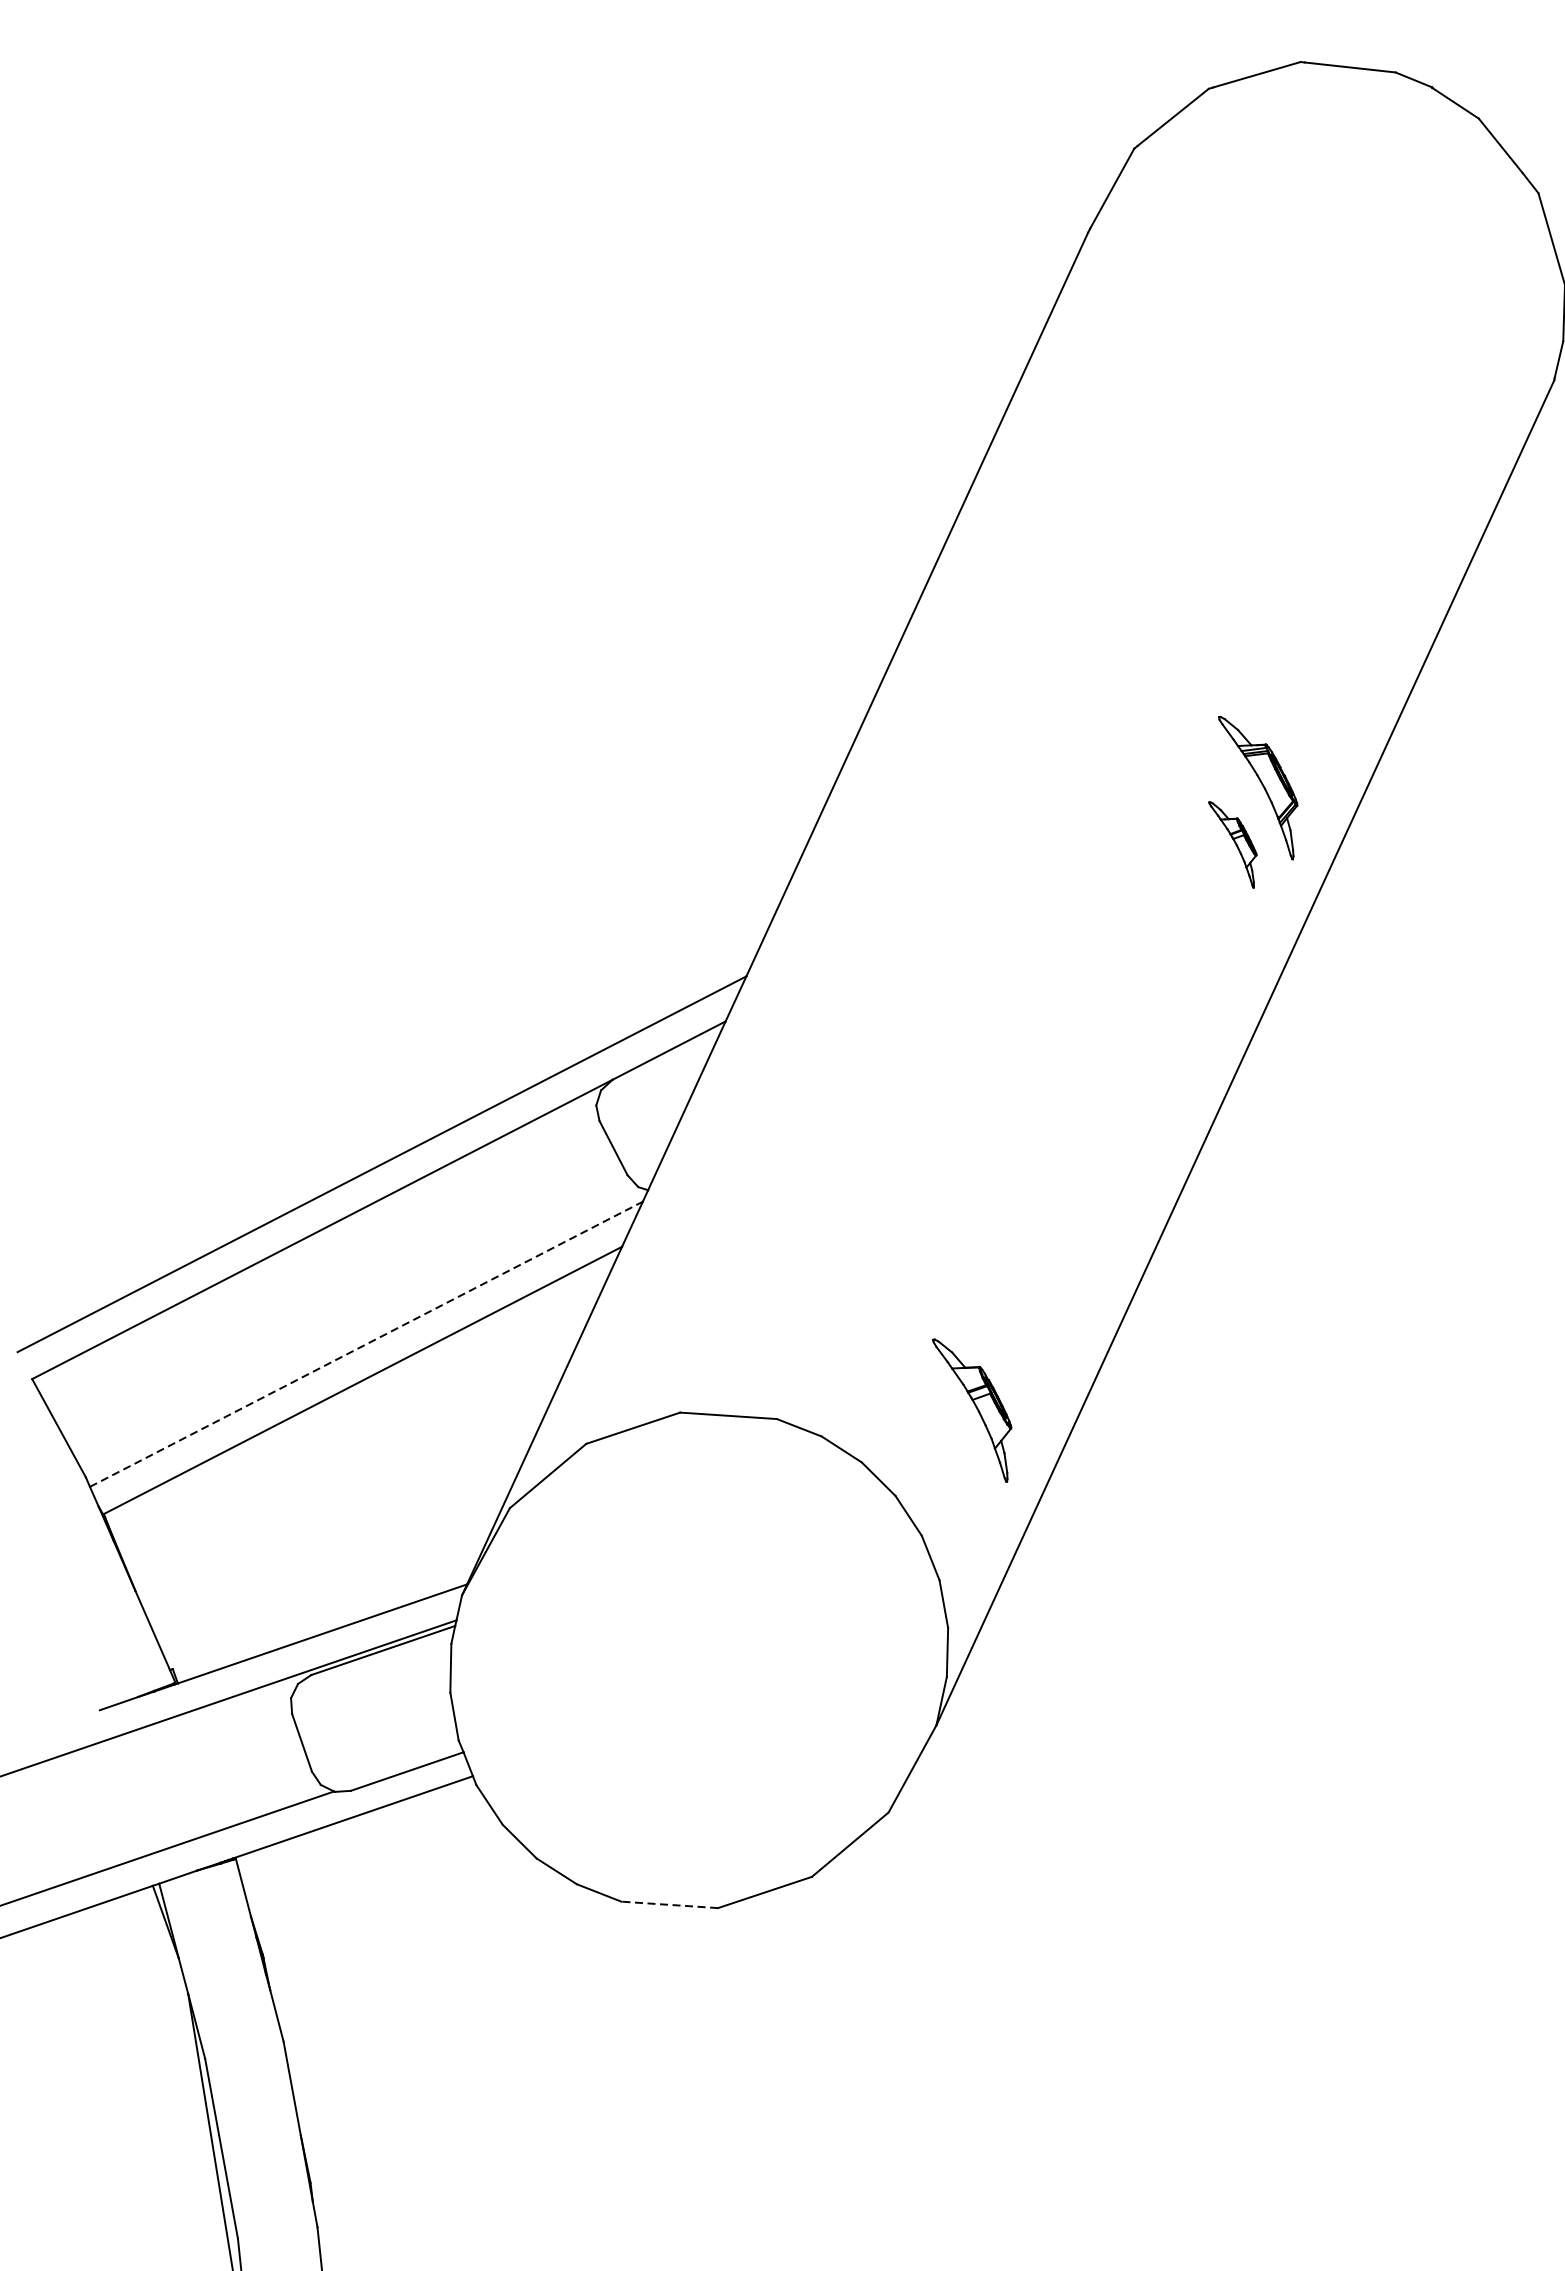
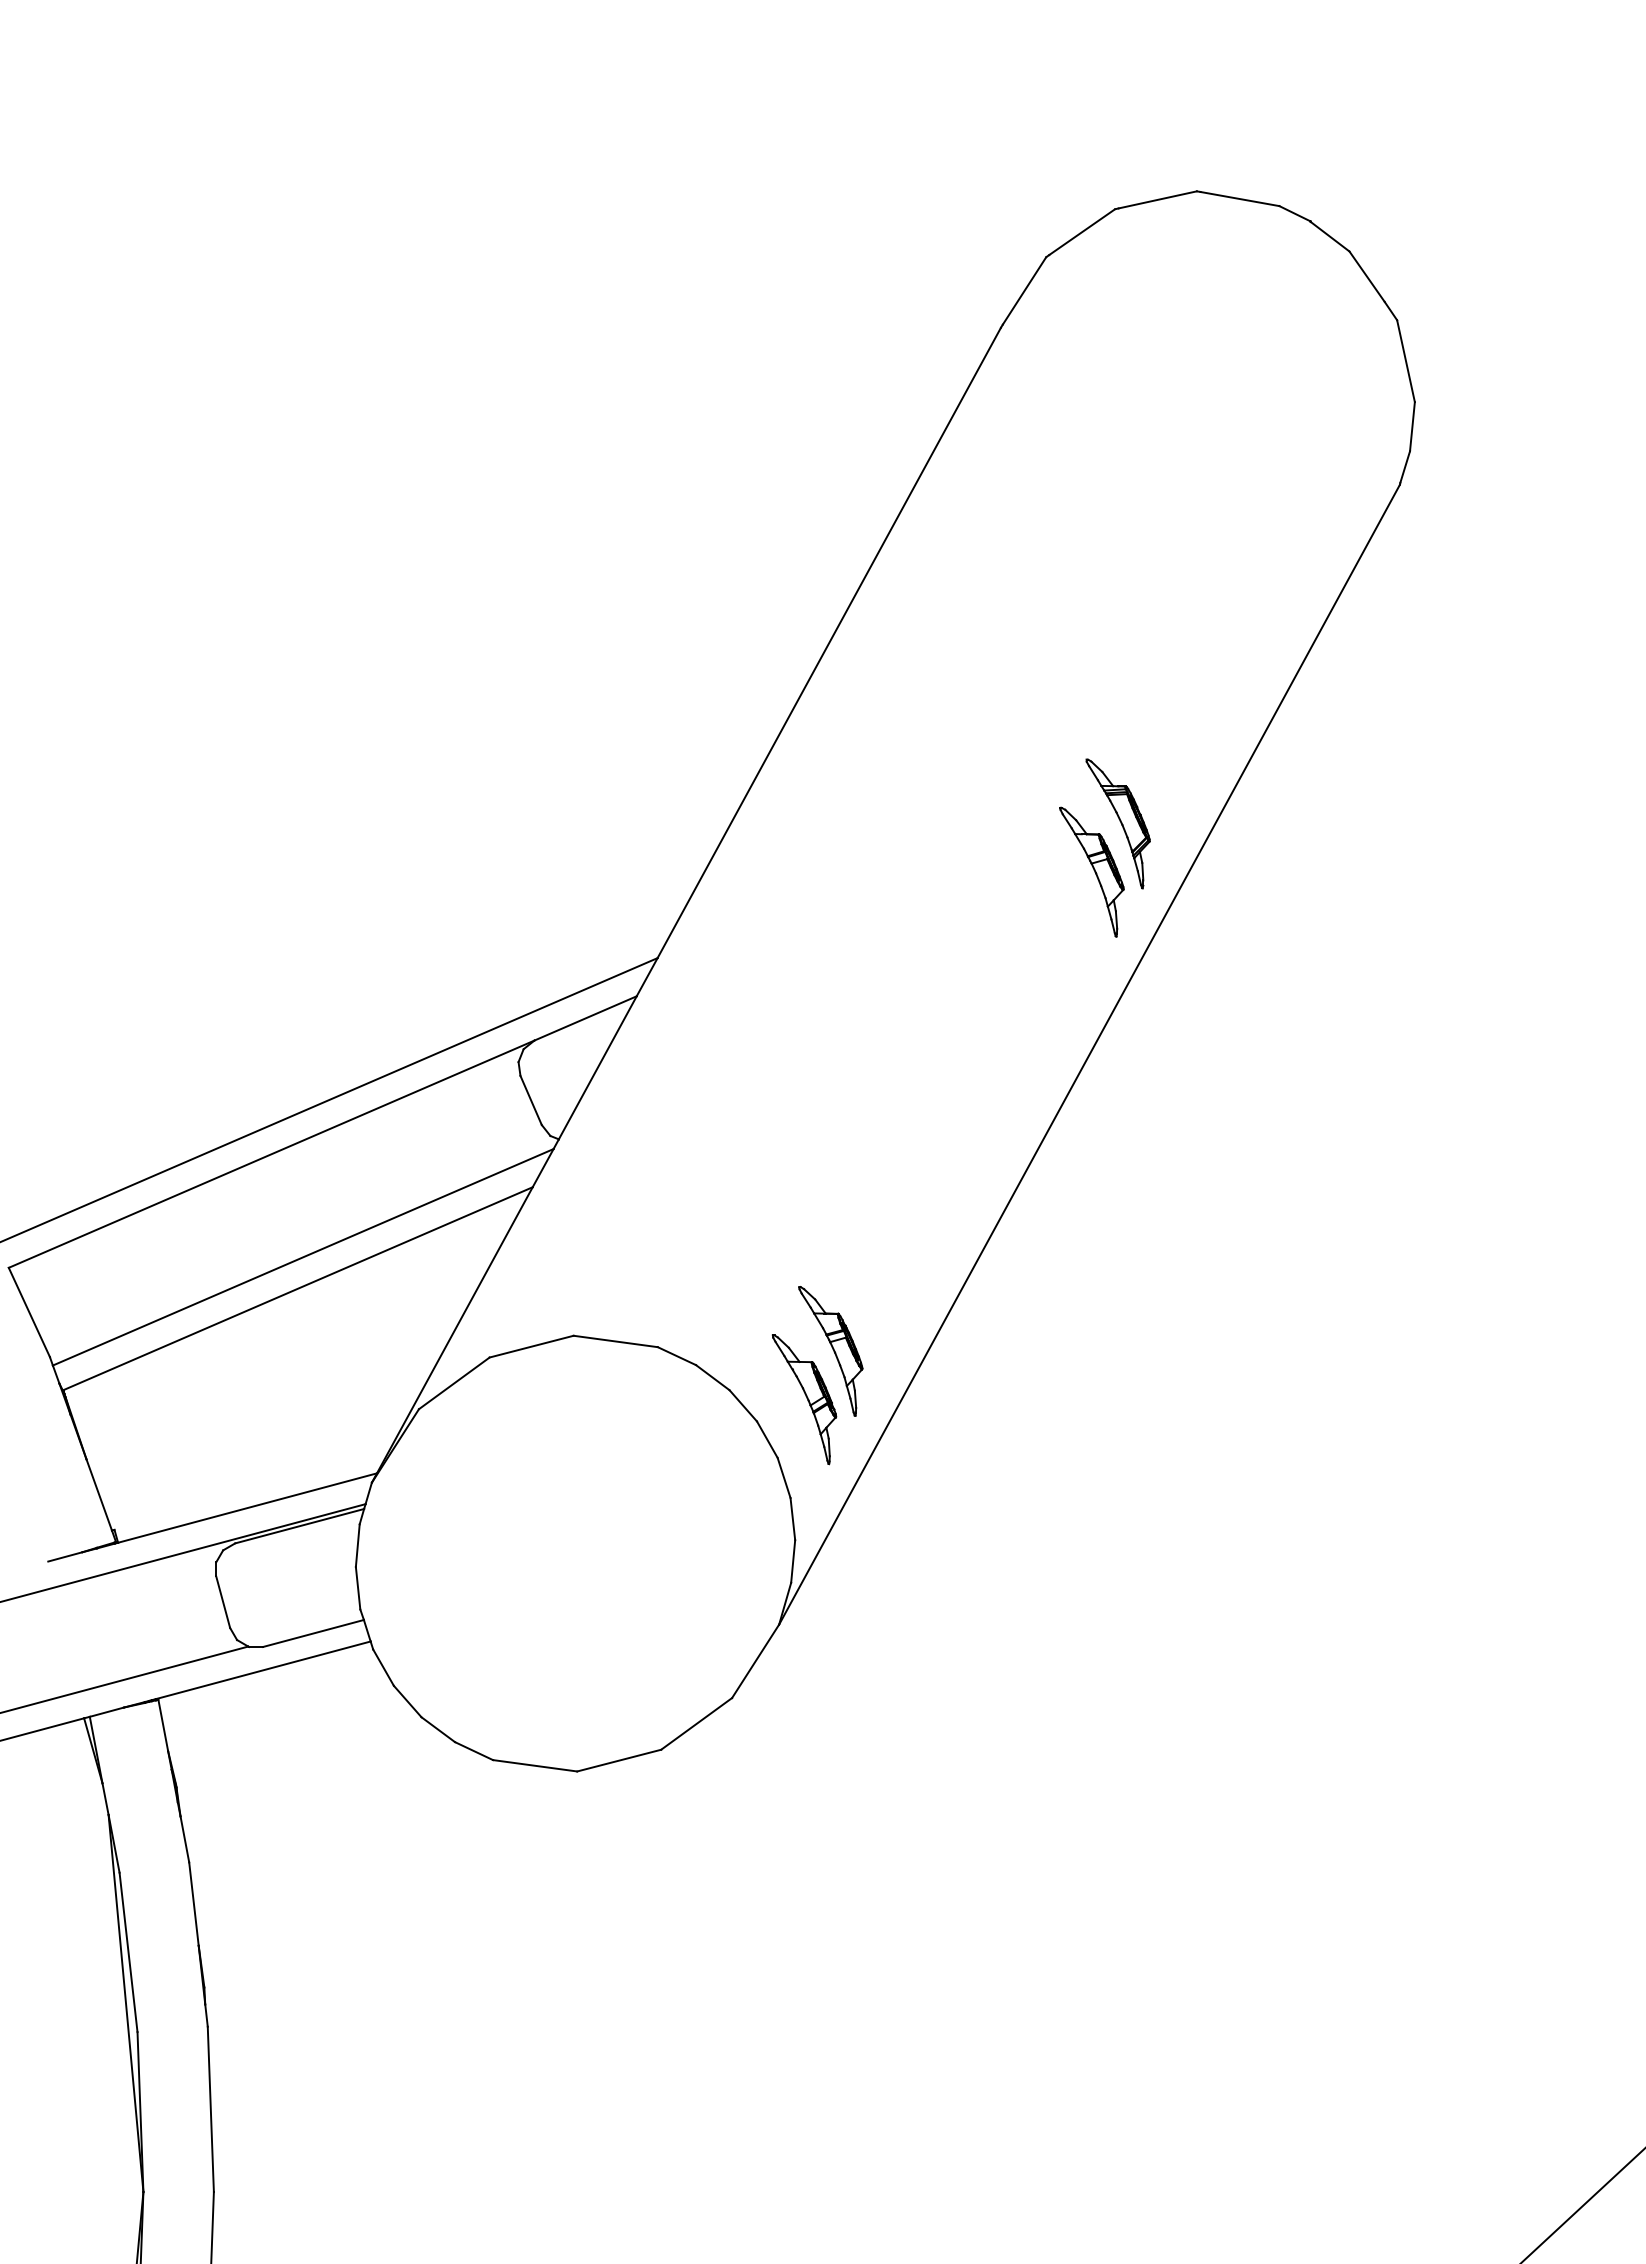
part: (1233, 844) -> (1091, 871), size x1.67
line: (366, 1344) -> (303, 1257), dashed -> solid
part: (947, 1467) -> (804, 1399), added
line: (668, 1904) -> (534, 1765), dashed -> solid

